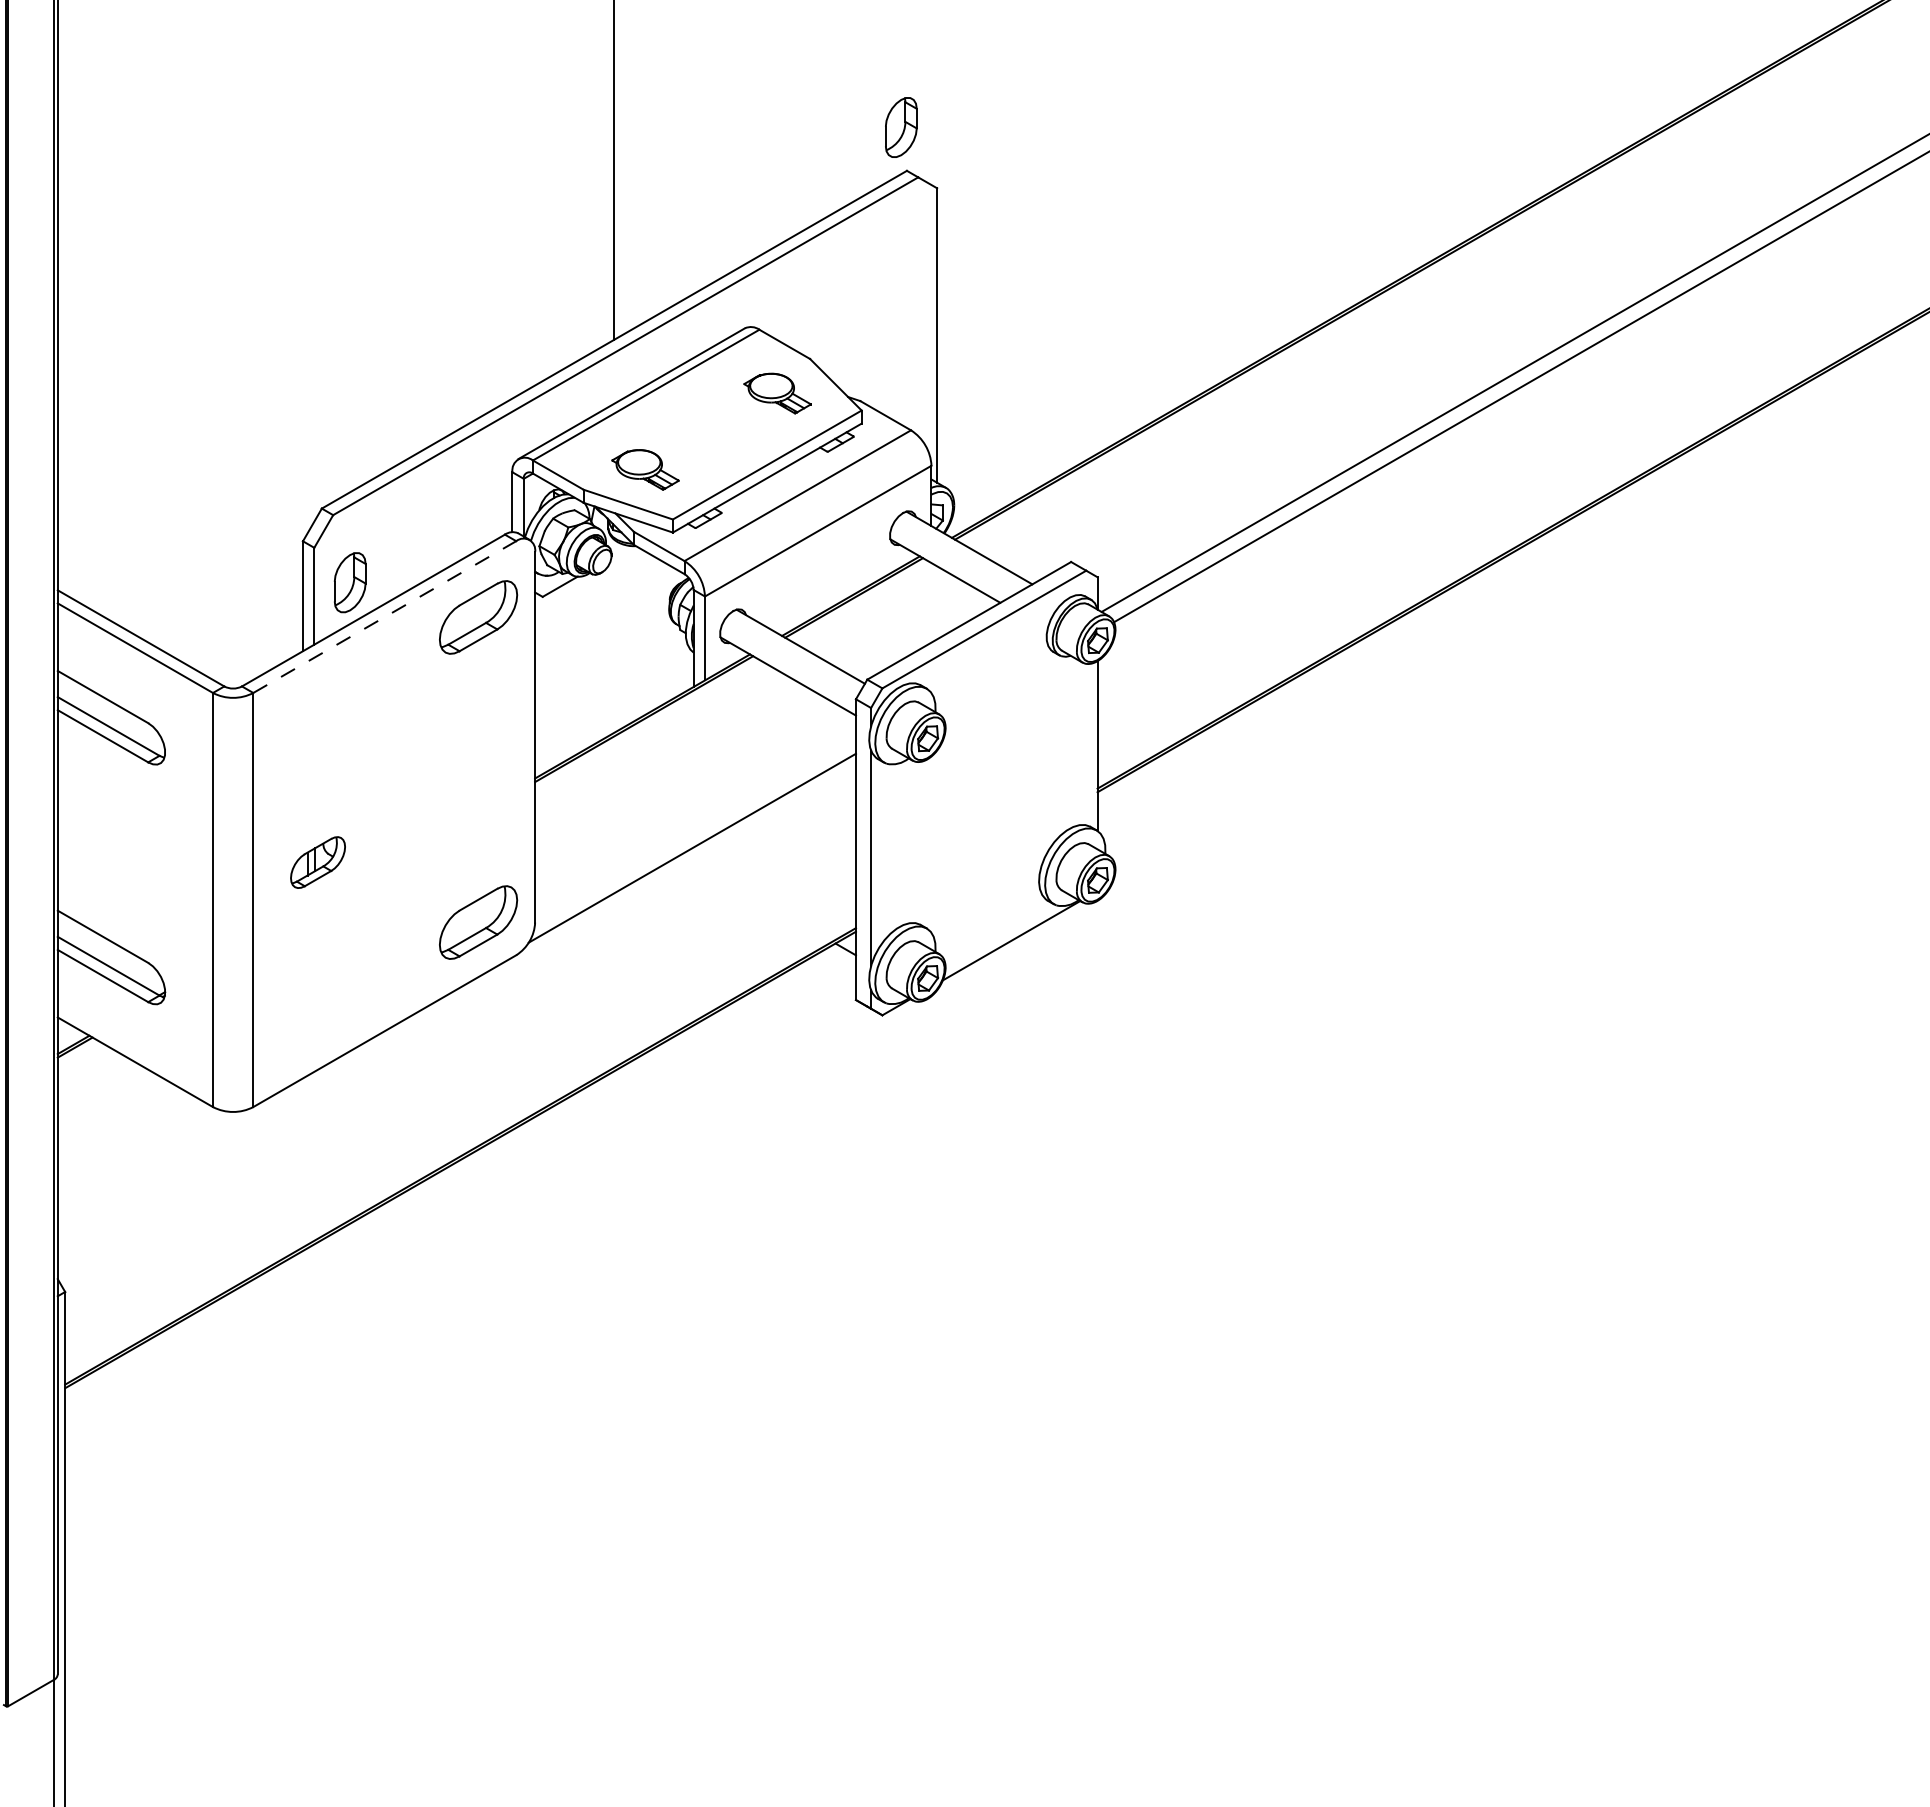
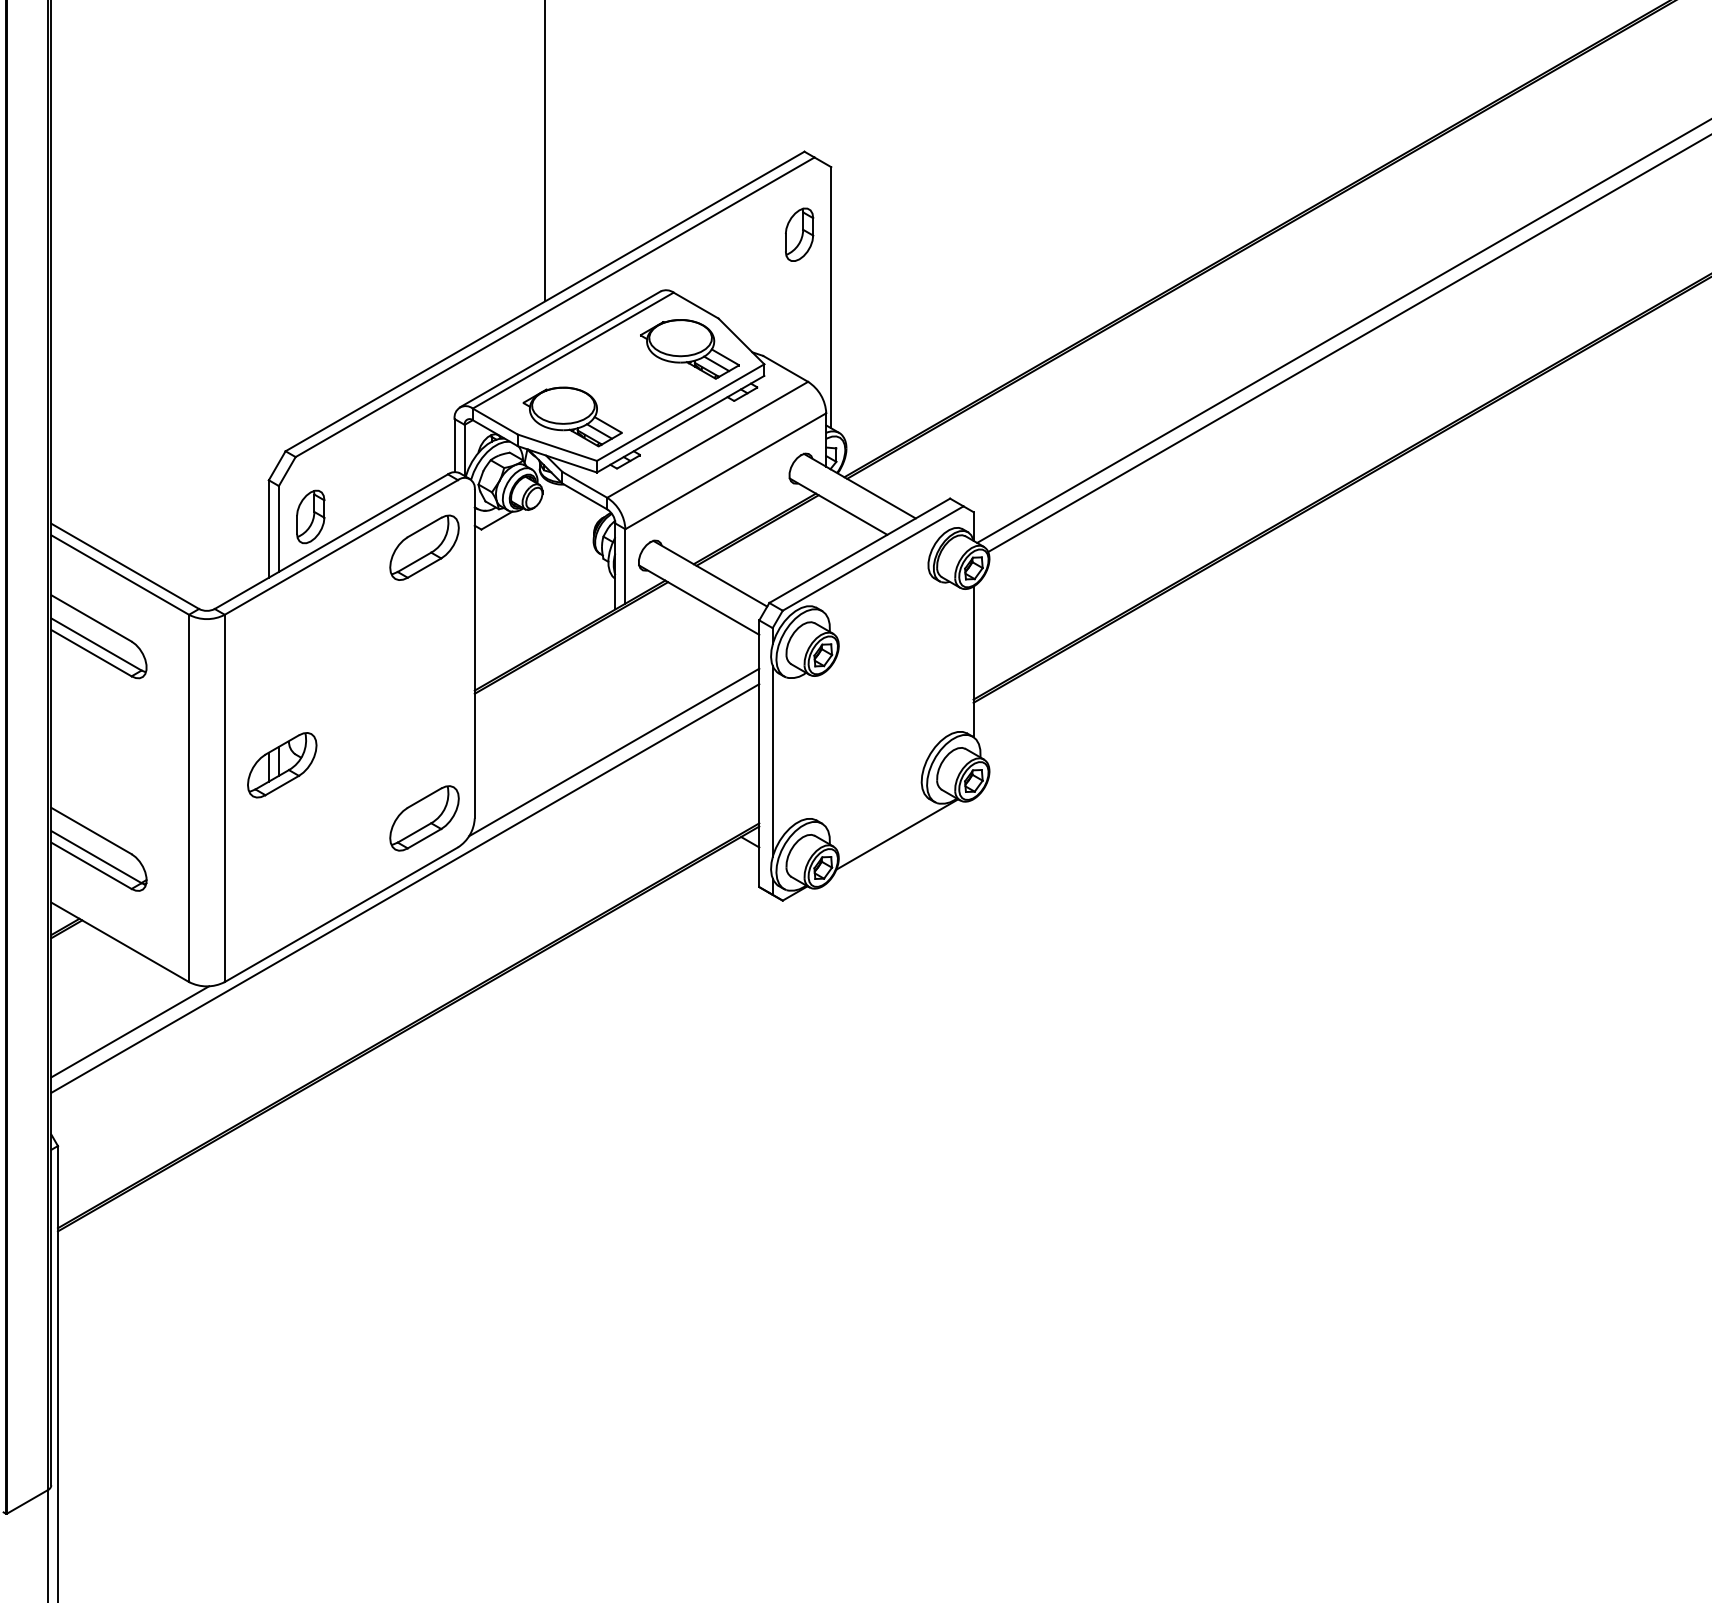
part: (901, 127) -> (799, 234), moved
part: (777, 393) -> (689, 349), size x1.67
part: (645, 469) -> (572, 416), size x1.67
line: (384, 617) -> (341, 547), dashed -> solid
part: (317, 862) -> (281, 765), size x1.43
line: (456, 1001) -> (405, 888), added
line: (146, 1162) -> (130, 1031), added

